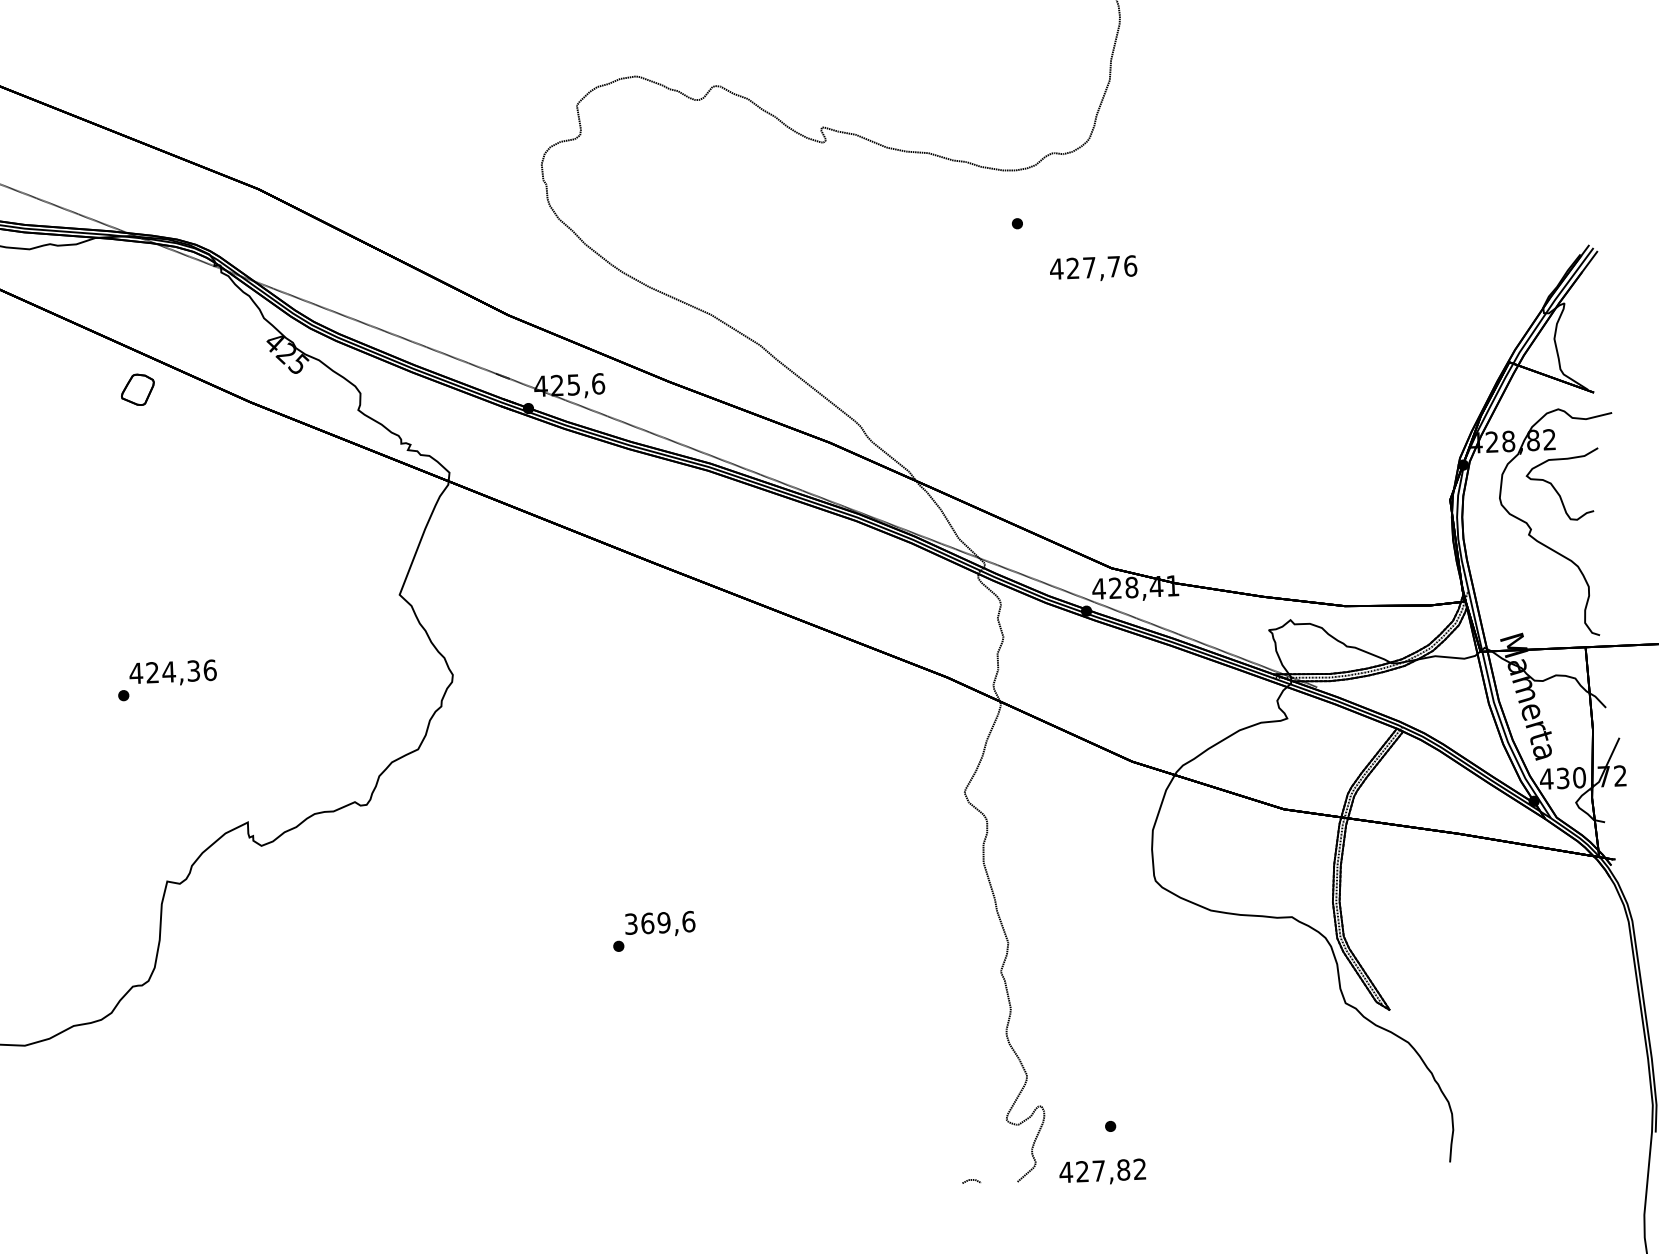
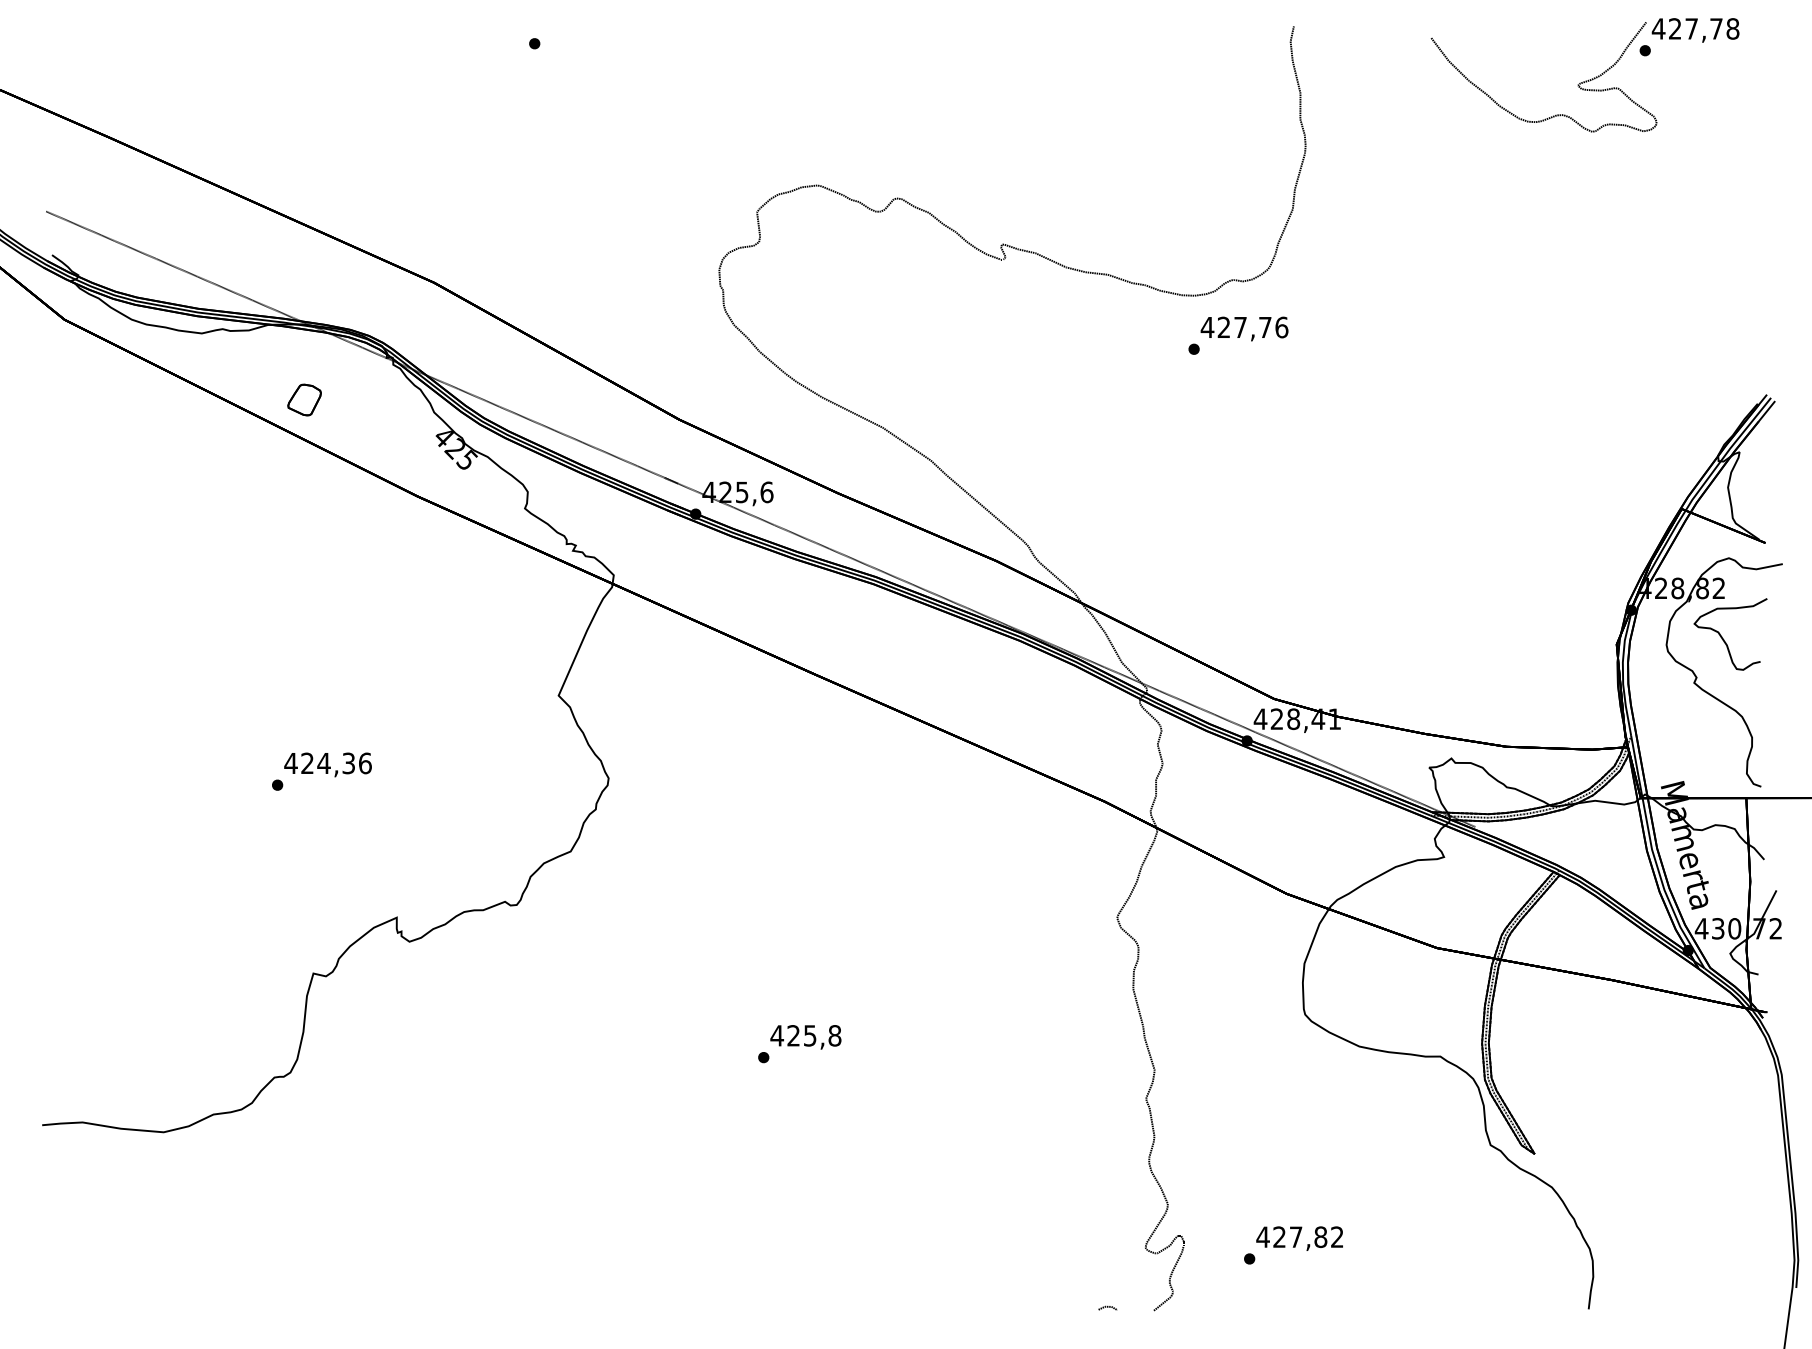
text: (1093, 268) -> (1244, 328), moved
part: (137, 389) -> (304, 399), moved
text: (659, 922) -> (805, 1035), 369,6 -> 425,8
text: (1102, 1172) -> (1299, 1238), moved

